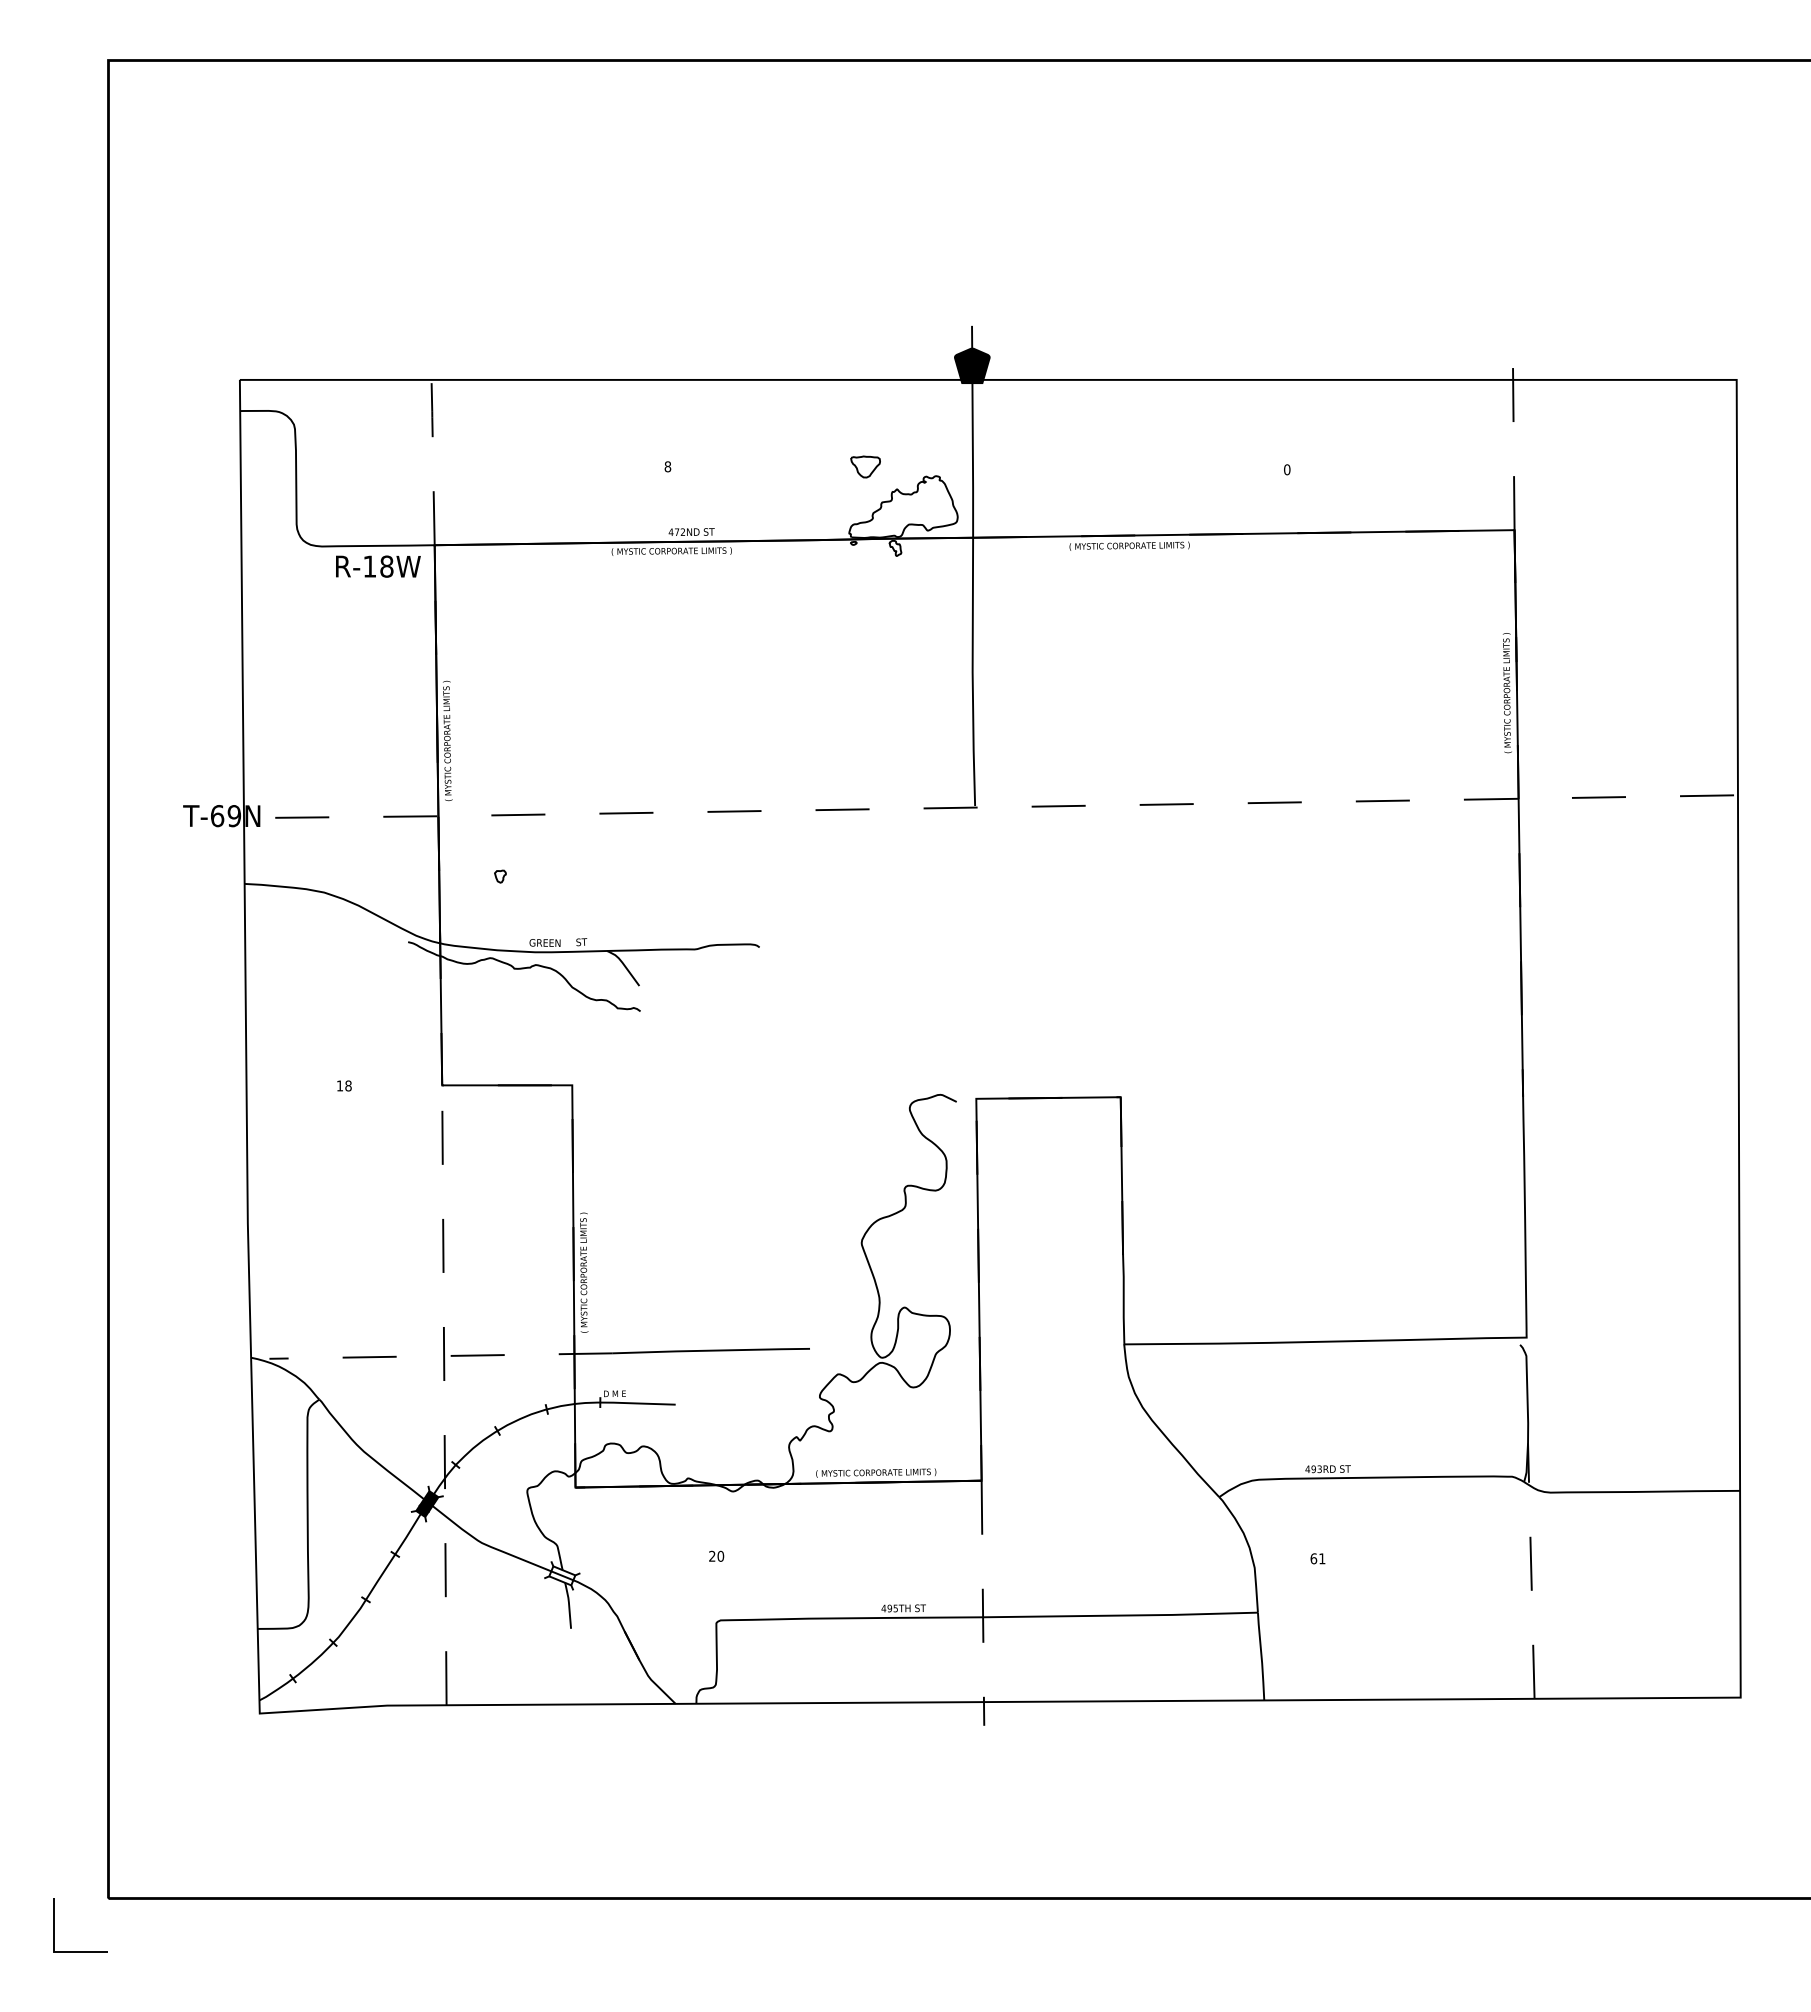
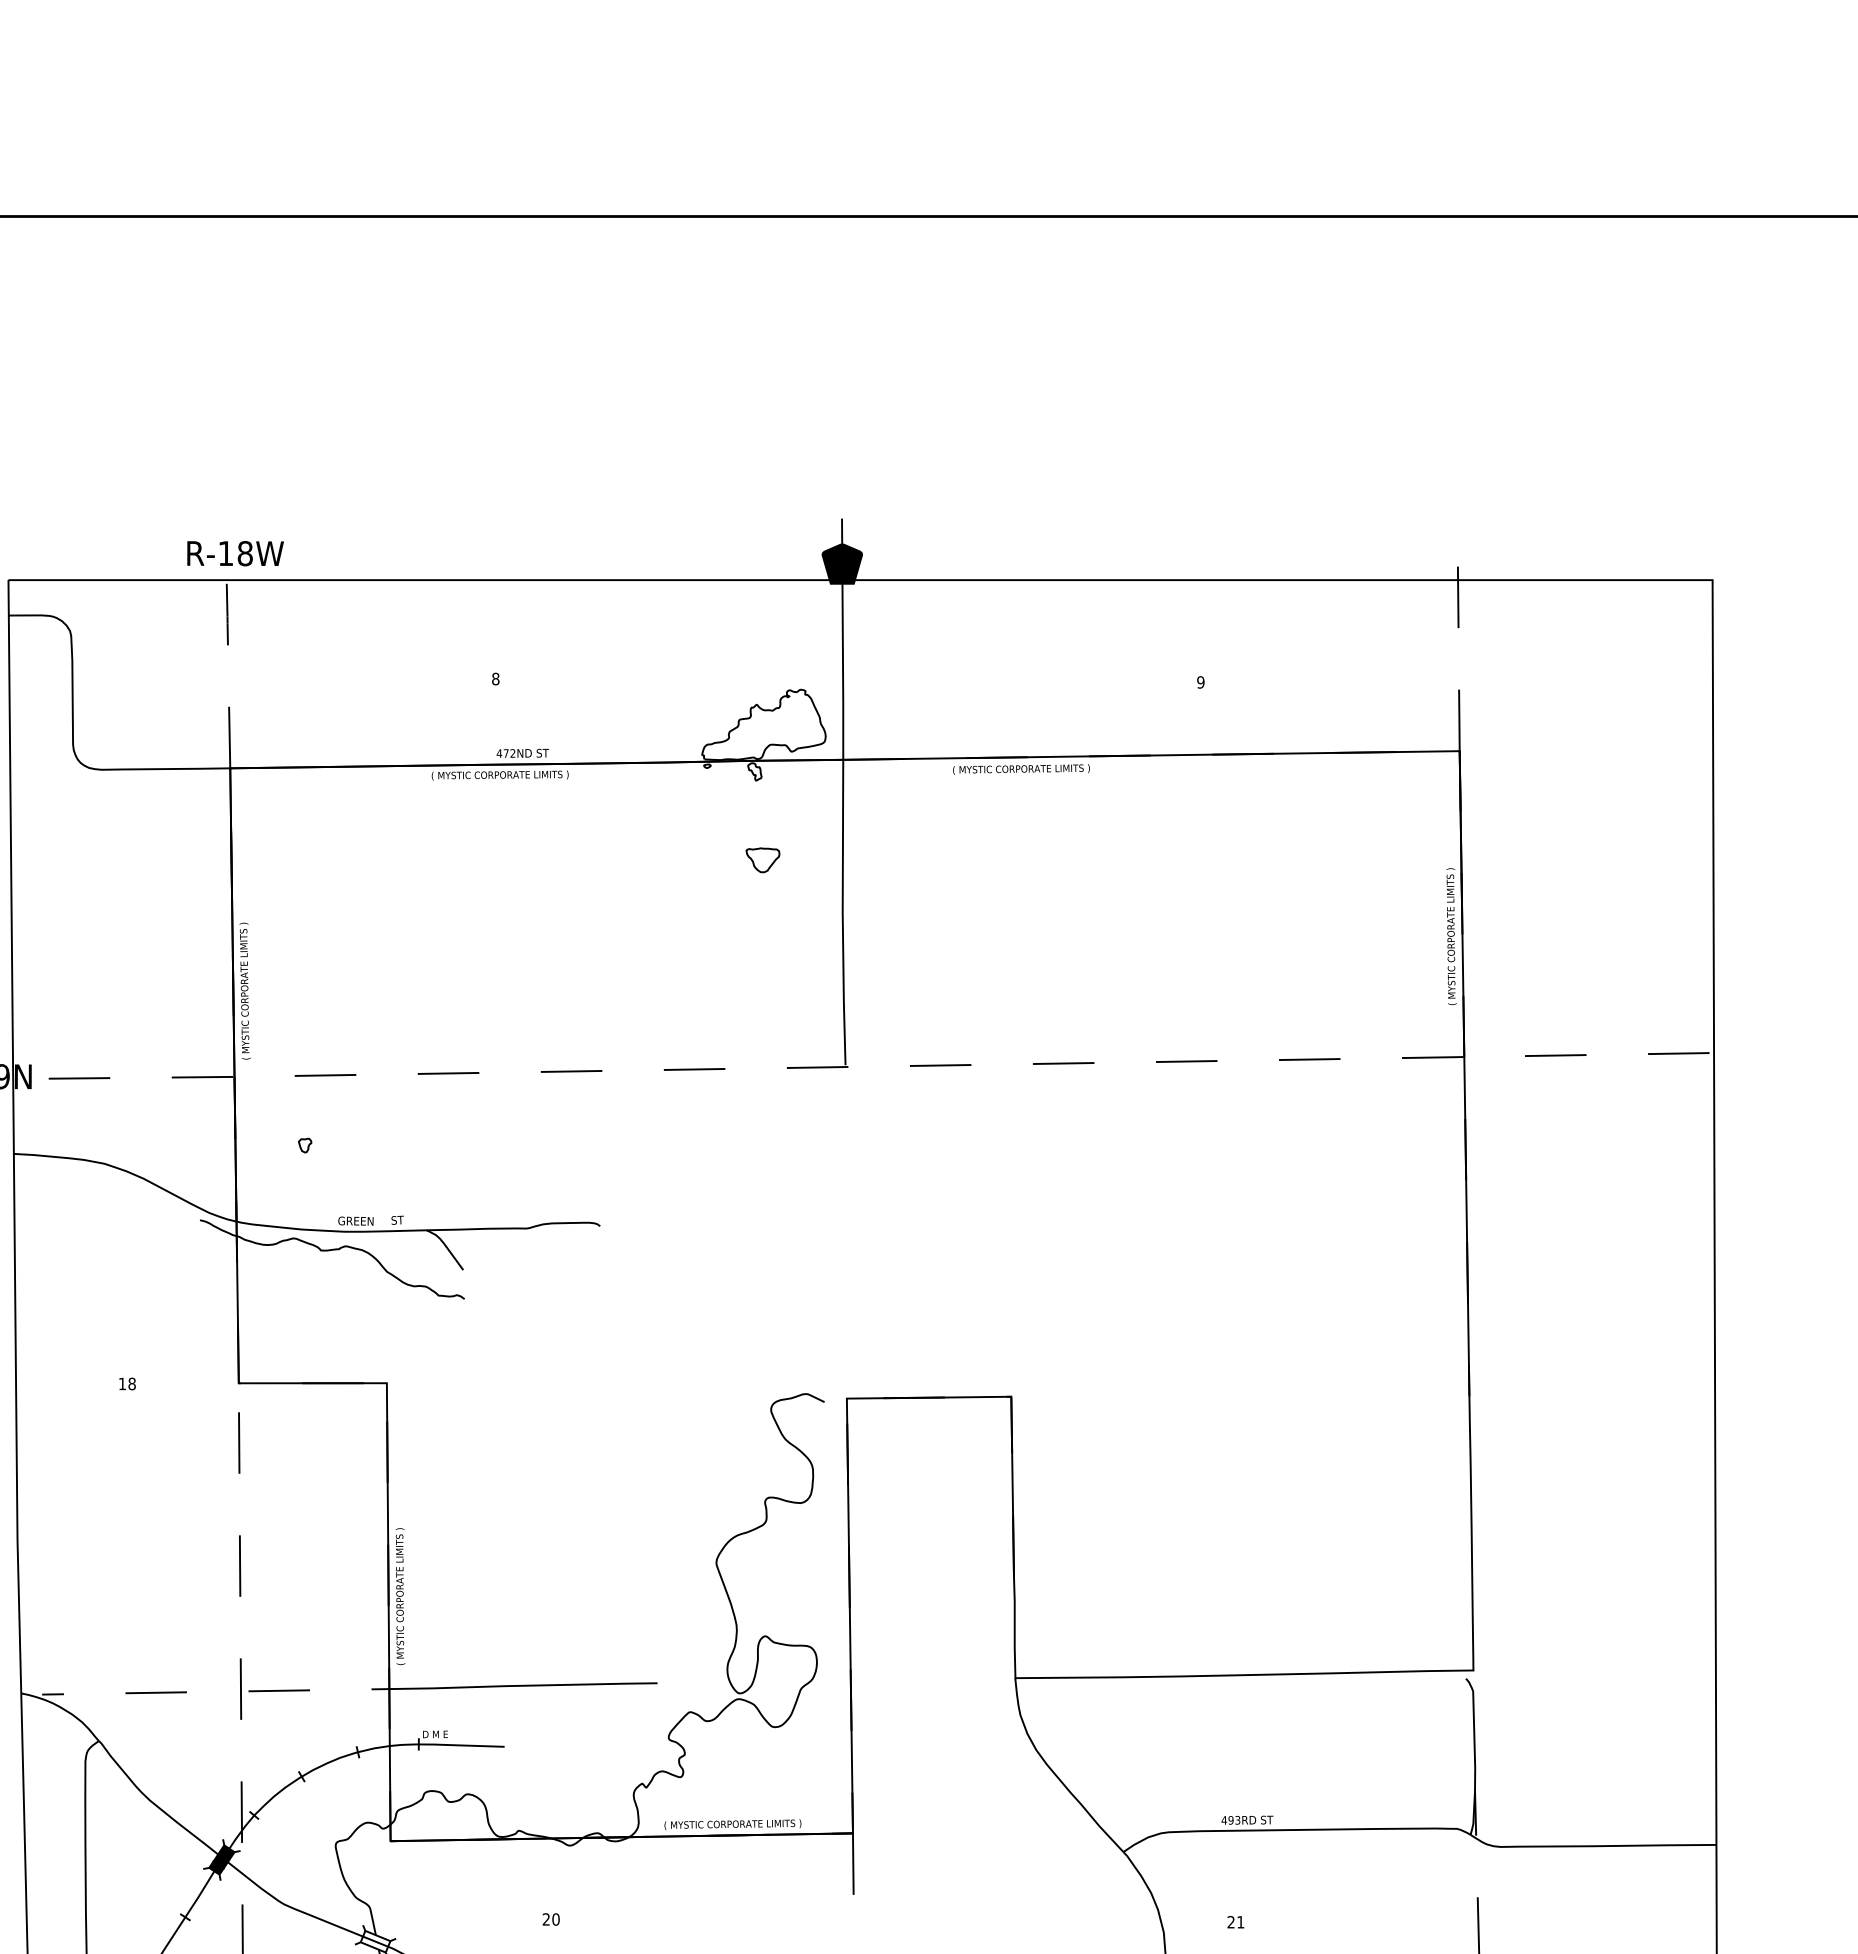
part: (865, 466) -> (762, 859), moved
text: (1287, 469) -> (1201, 682), 0 -> 9
text: (378, 566) -> (235, 553), moved
text: (1313, 1558) -> (1230, 1921), 61 -> 21

